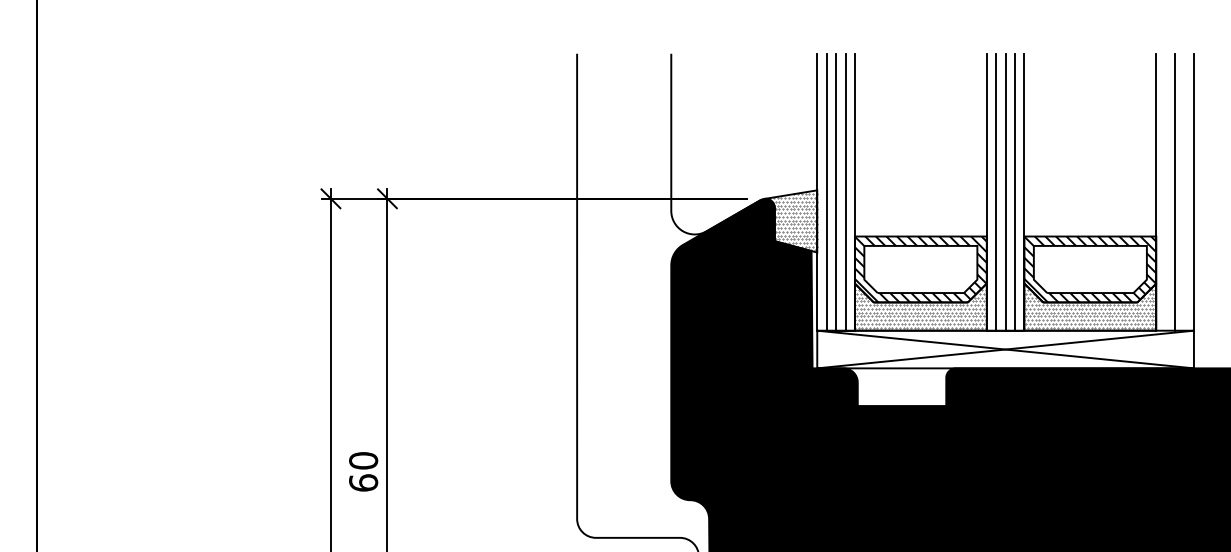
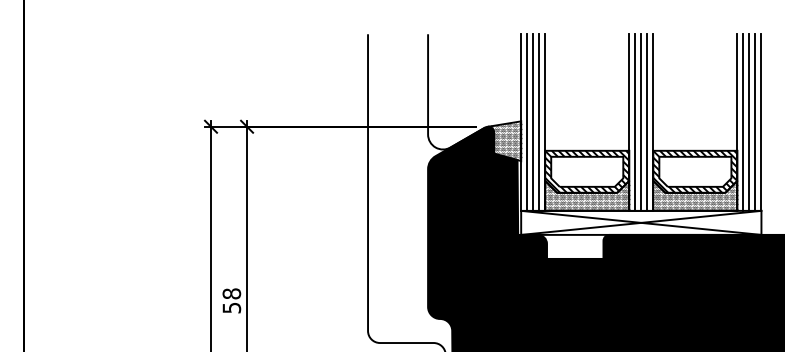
line: (1165, 192) -> (743, 122), added
line: (1184, 192) -> (755, 122), added
text: (363, 471) -> (231, 300), 60 -> 58

